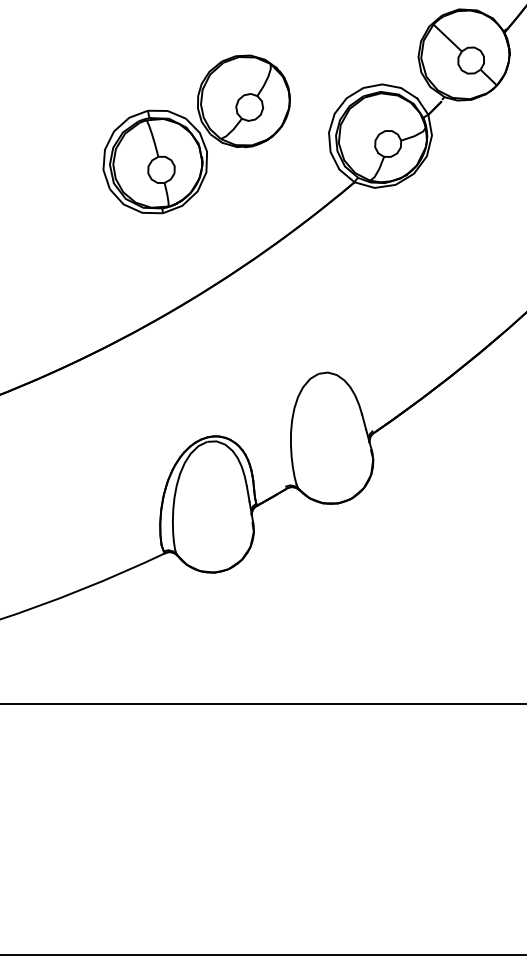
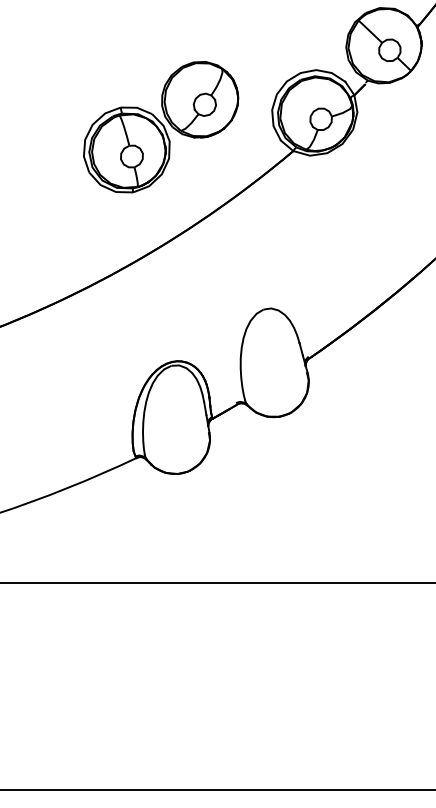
part: (196, 134) -> (160, 127), moved

